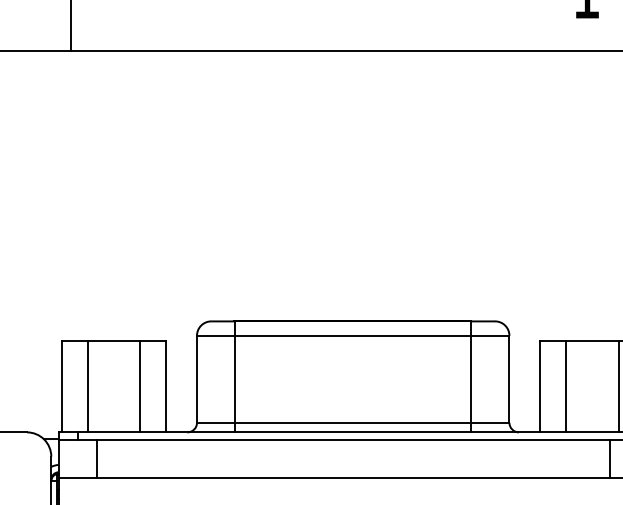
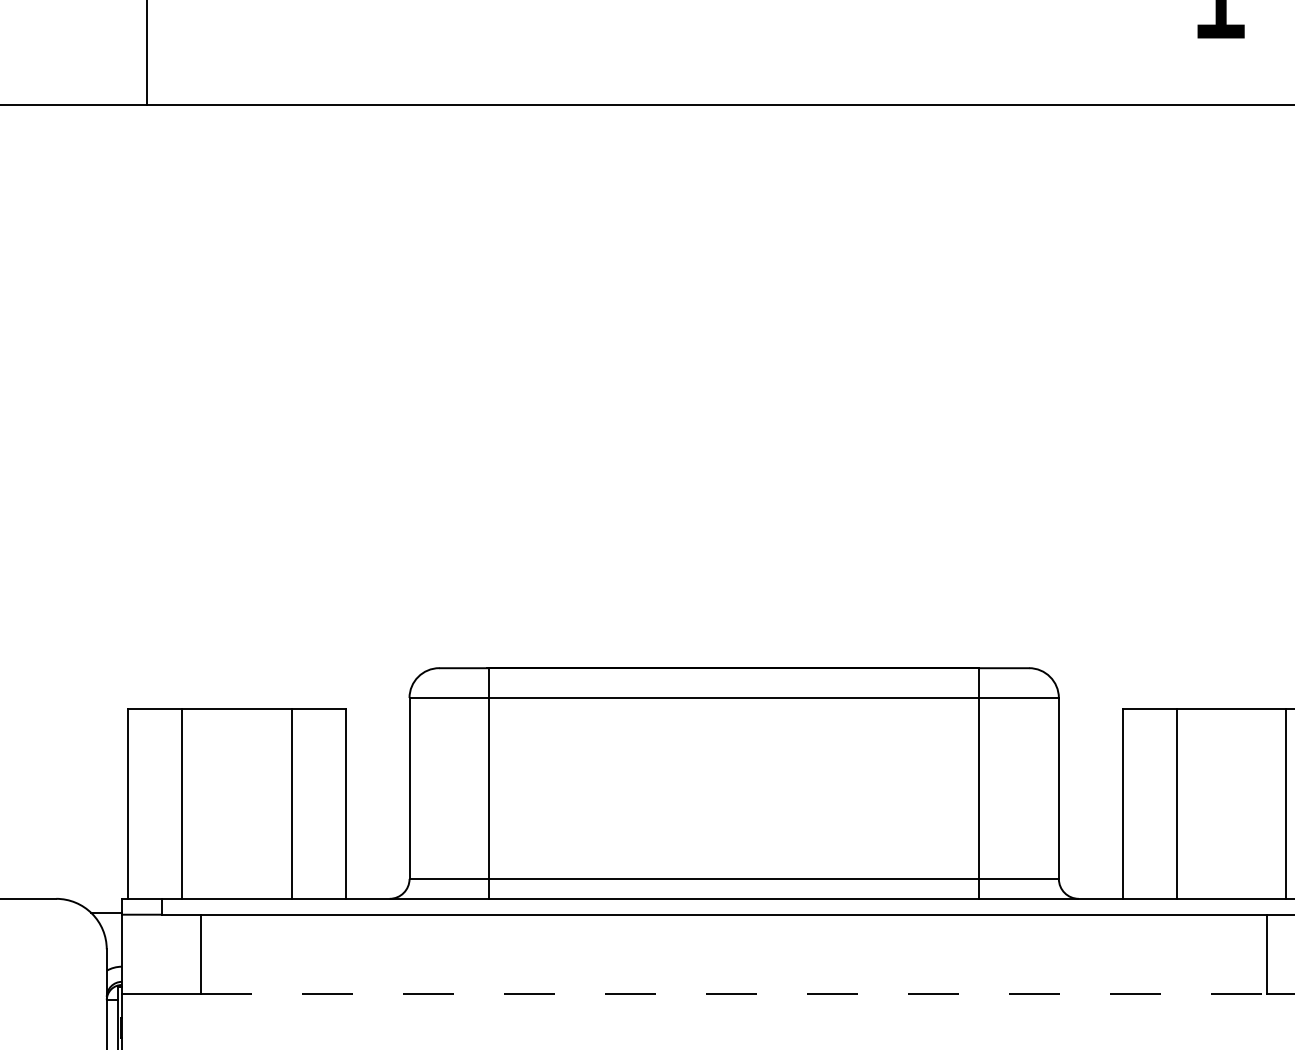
line: (353, 478) -> (734, 994), solid -> dashed

